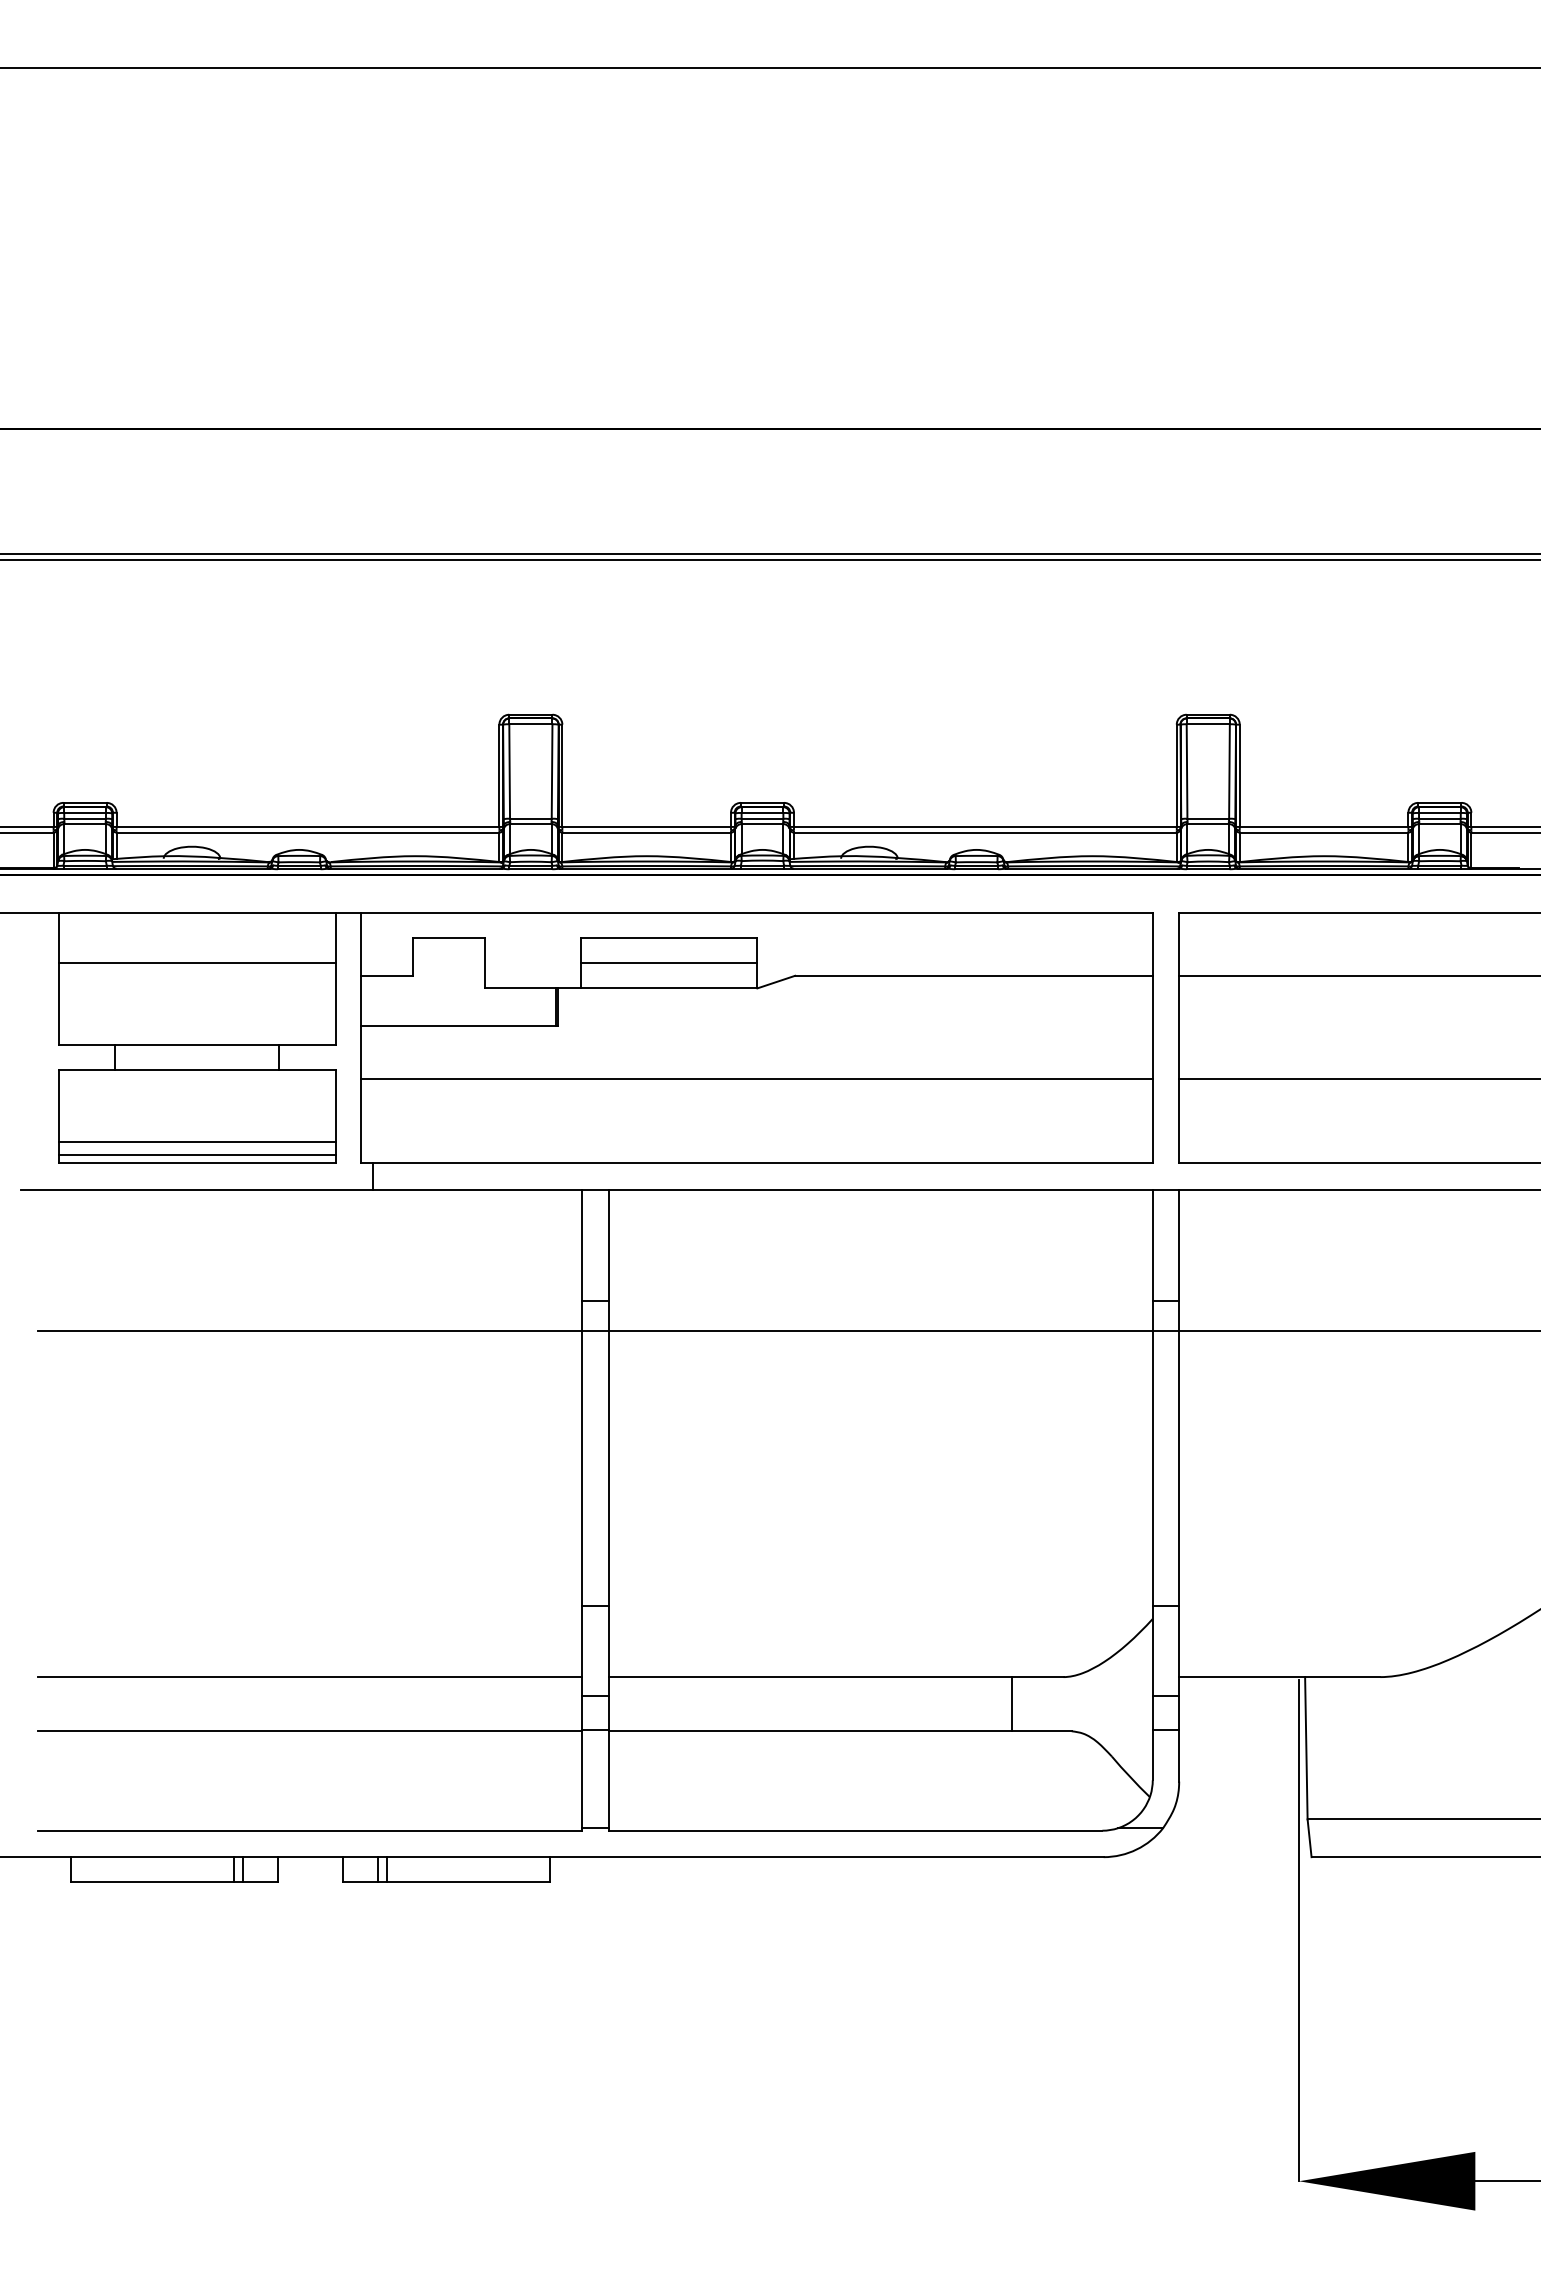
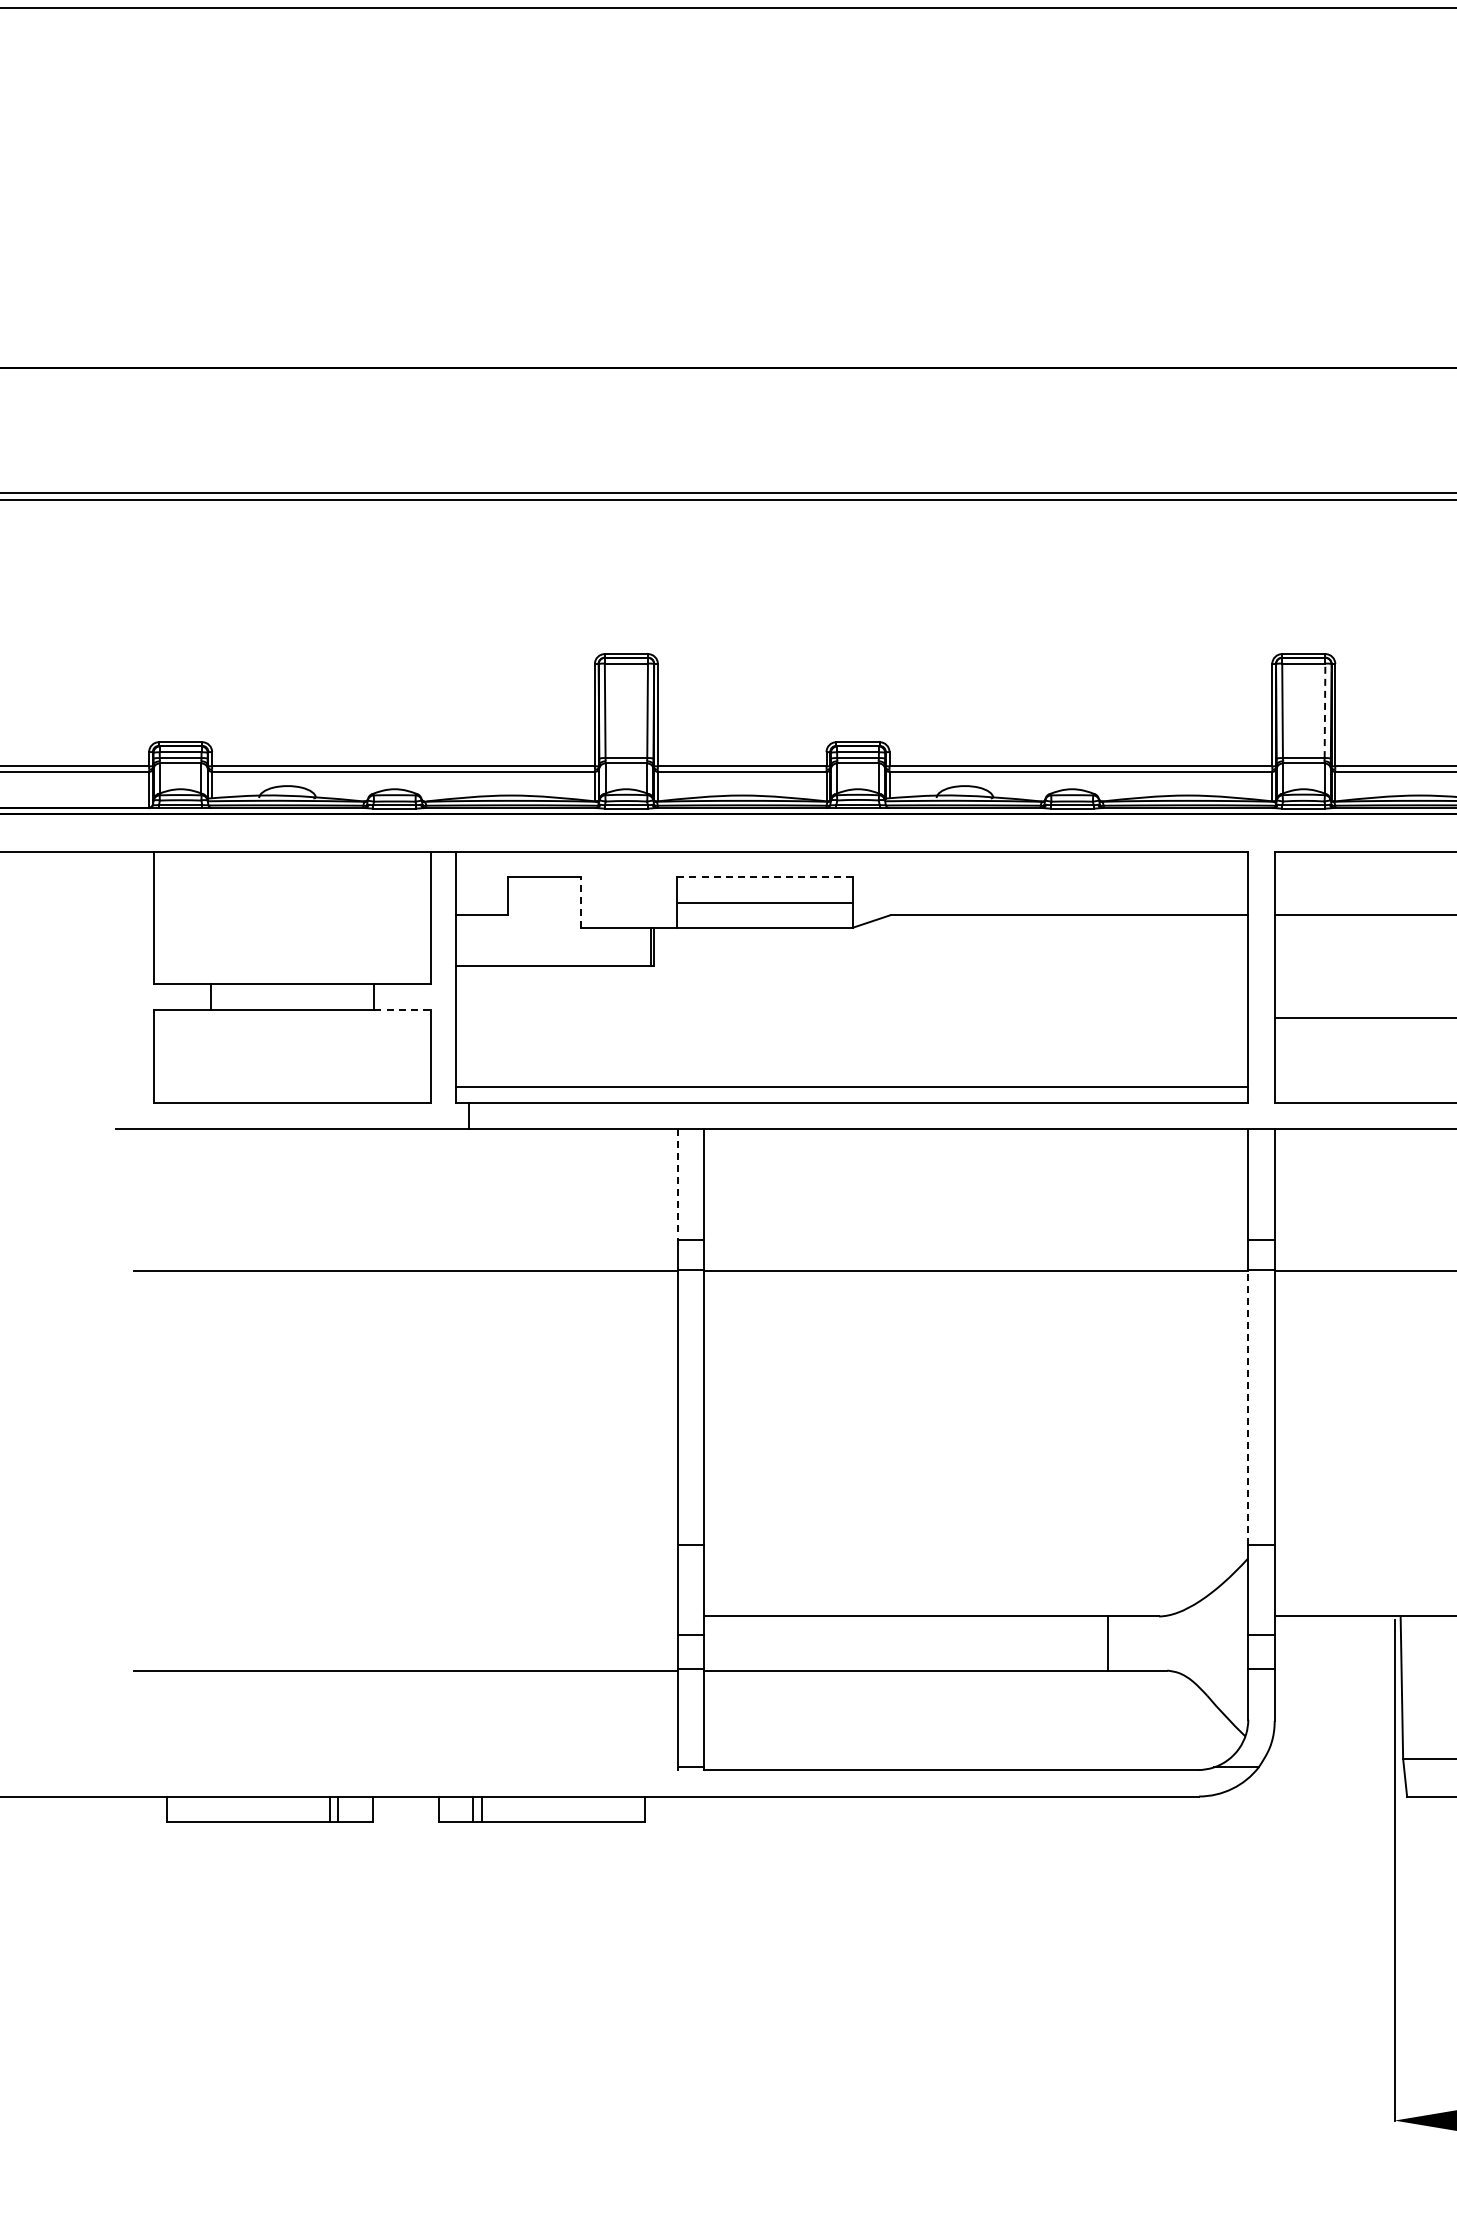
line: (1229, 771) -> (1325, 710), solid -> dashed
line: (668, 938) -> (764, 877), solid -> dashed
line: (485, 962) -> (581, 901), solid -> dashed
line: (196, 963) -> (292, 902), removed
line: (307, 1070) -> (403, 1009), solid -> dashed
line: (756, 1079) -> (852, 1087), moved
line: (196, 1142) -> (292, 1081), removed
line: (196, 1154) -> (292, 1093), removed
line: (582, 1245) -> (678, 1184), solid -> dashed
line: (1152, 1468) -> (1248, 1407), solid -> dashed
line: (310, 1677) -> (406, 1616), removed
line: (310, 1830) -> (406, 1769), removed

